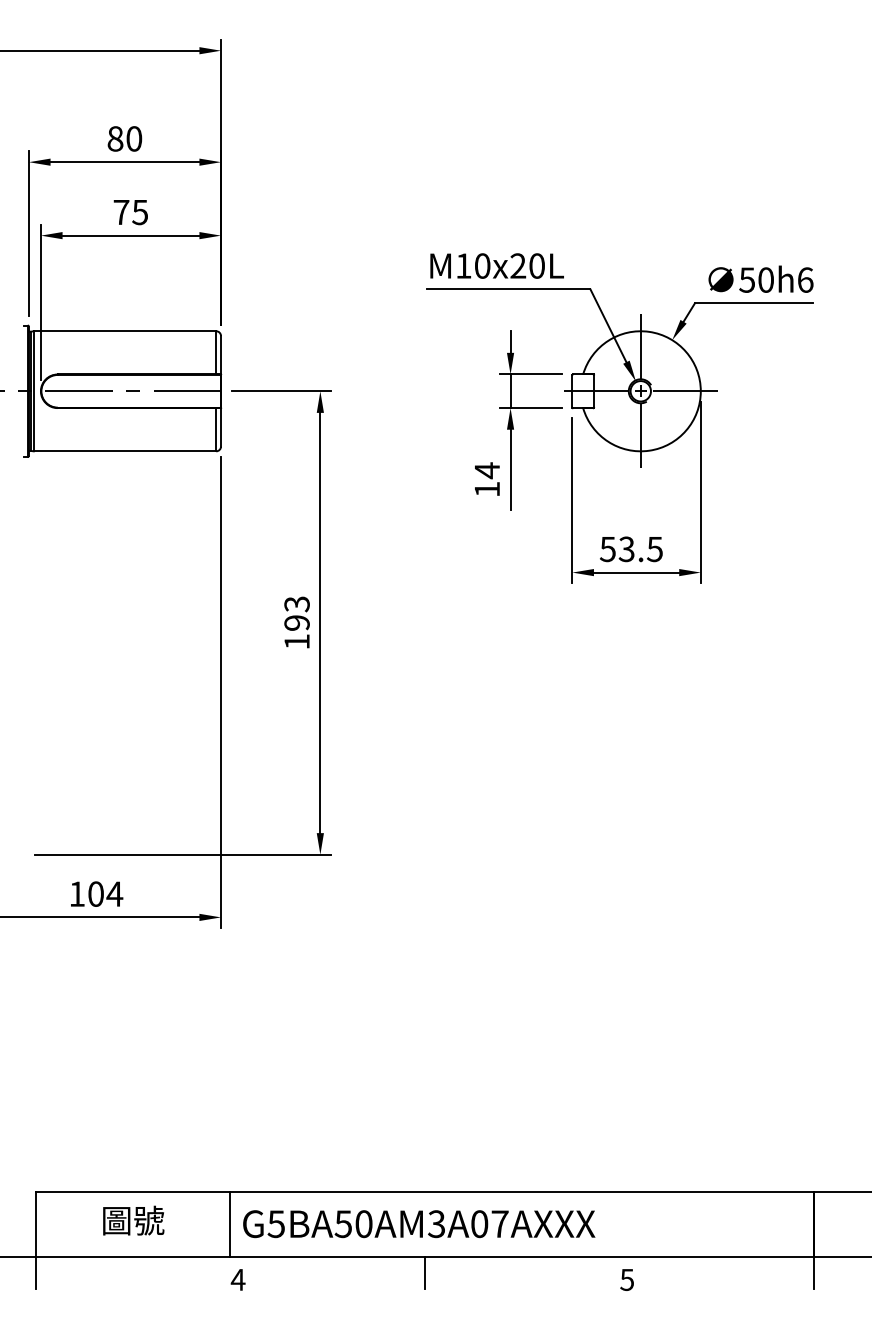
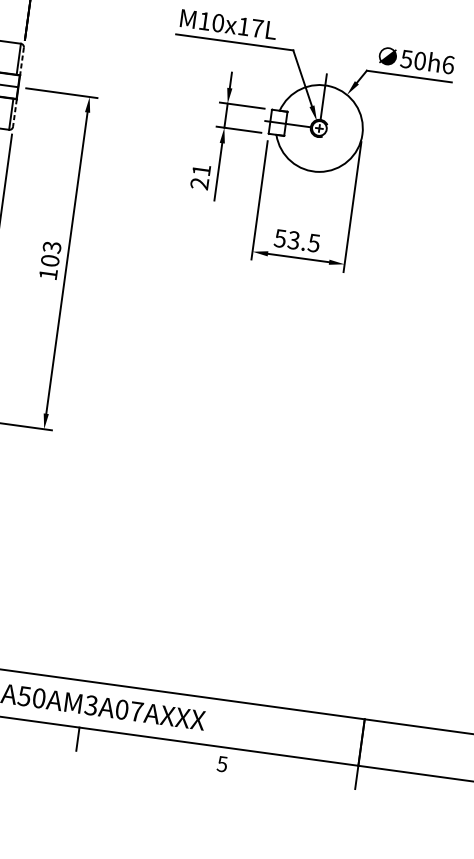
text: (527, 265) -> (250, 27), M10x20L -> M10x17L
line: (221, 355) -> (22, 61), solid -> dashed
line: (684, 391) -> (350, 132), removed
line: (221, 427) -> (15, 113), solid -> dashed
line: (640, 435) -> (314, 160), removed
text: (486, 479) -> (200, 176), 14 -> 21
text: (296, 622) -> (49, 260), 193 -> 103

